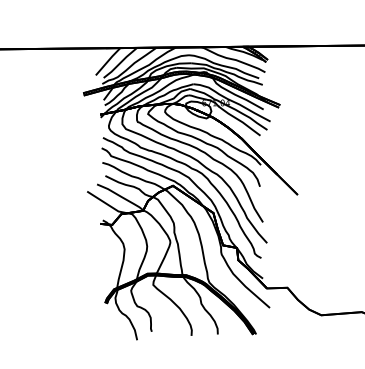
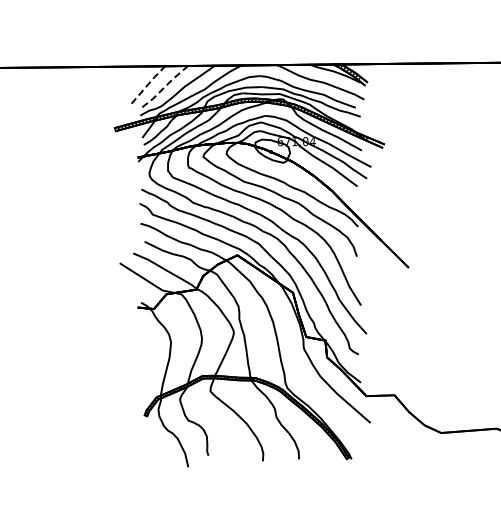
line: (108, 61) -> (148, 84), solid -> dashed
line: (120, 62) -> (165, 86), solid -> dashed

